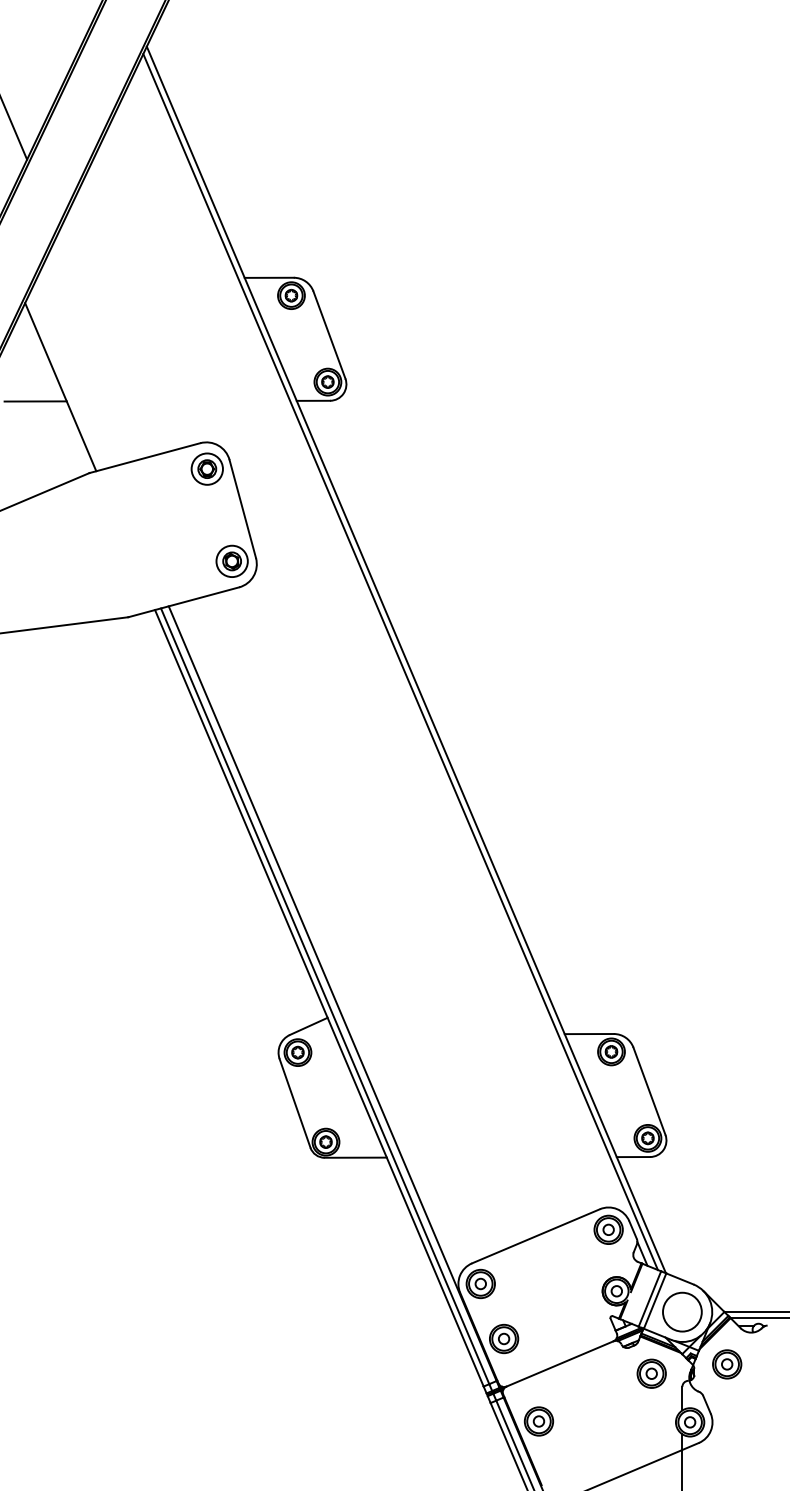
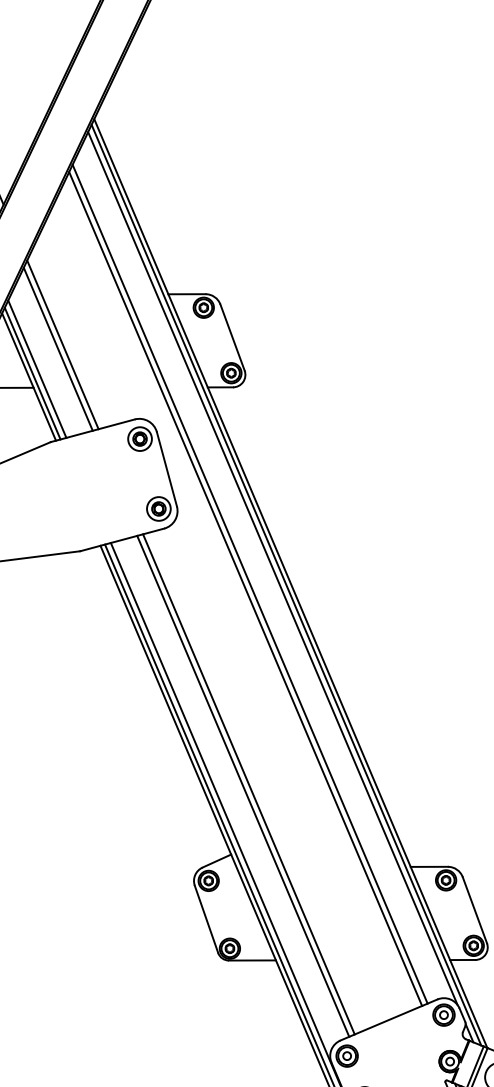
line: (105, 344) -> (62, 344), added
line: (98, 350) -> (57, 349), added
line: (71, 376) -> (37, 368), added
line: (65, 382) -> (32, 373), added
line: (382, 639) -> (272, 568), added
line: (352, 660) -> (250, 584), added
line: (346, 666) -> (245, 588), added
line: (350, 924) -> (248, 783), added
line: (343, 927) -> (243, 786), added

